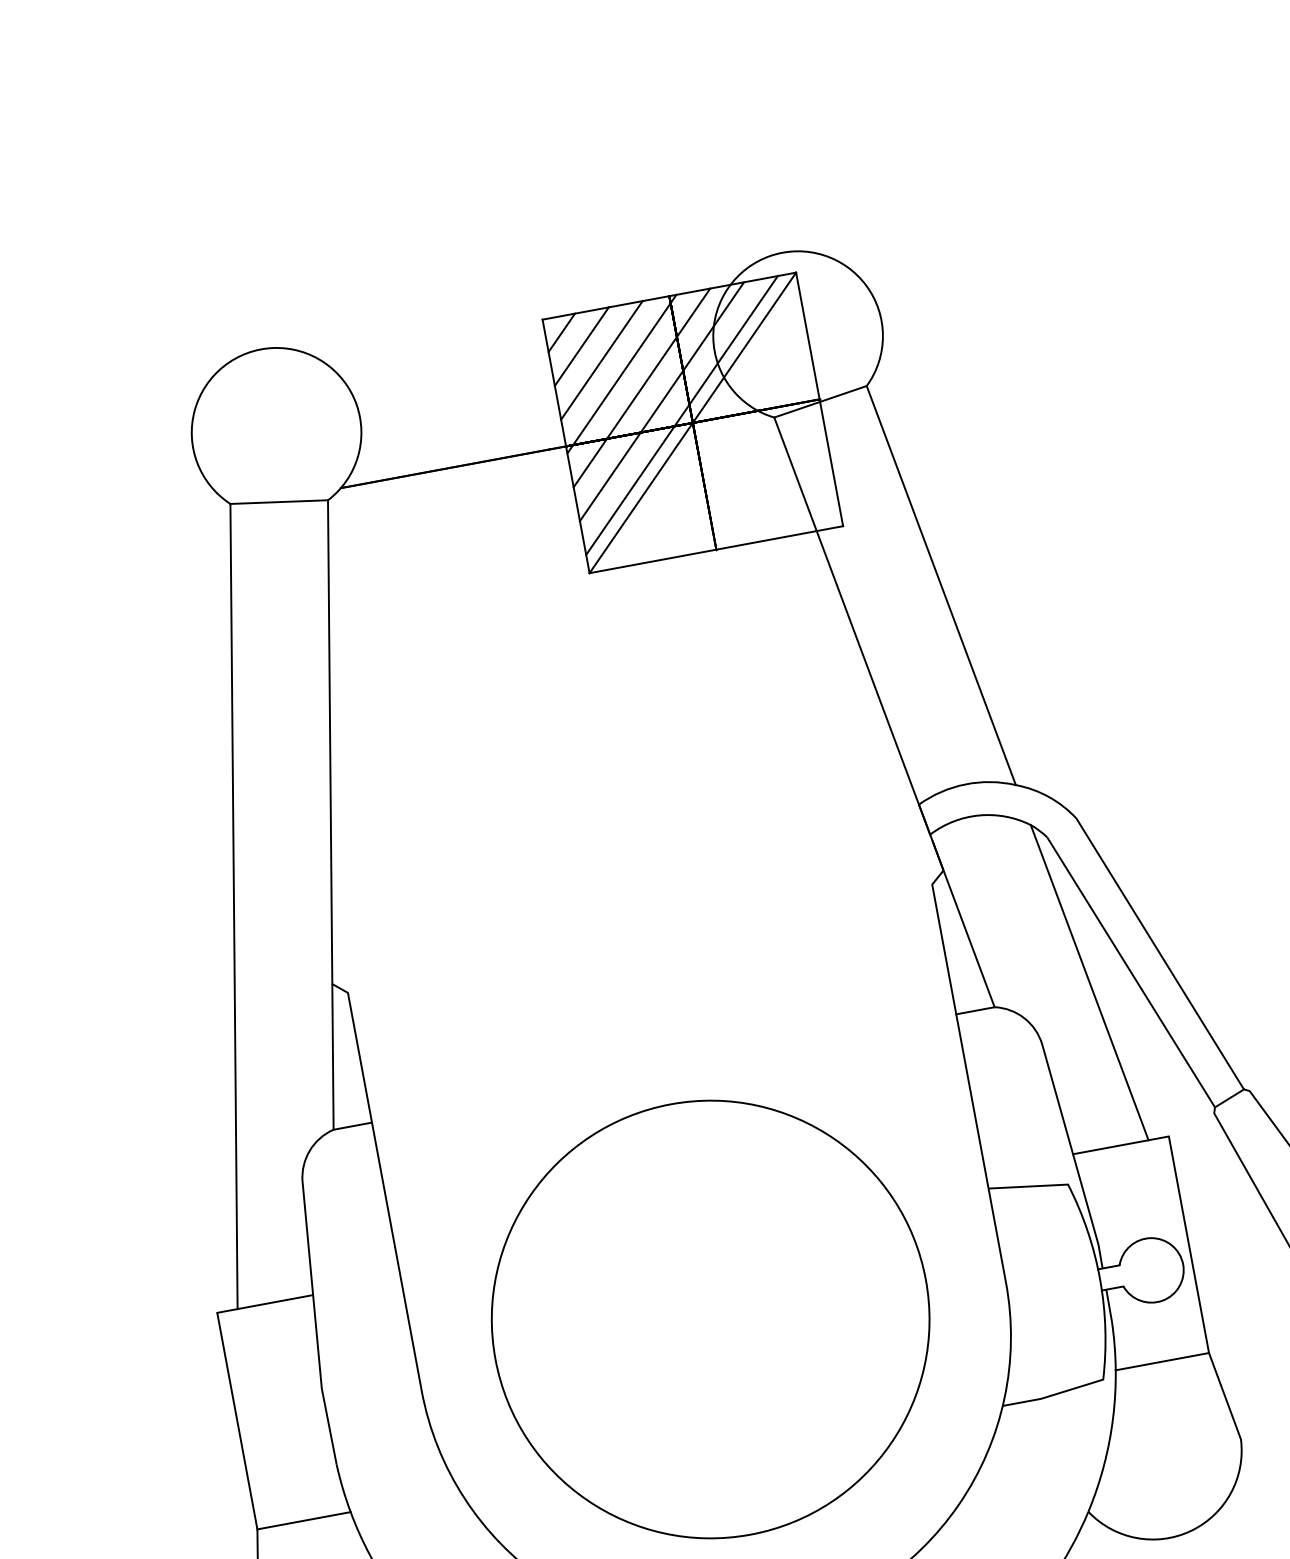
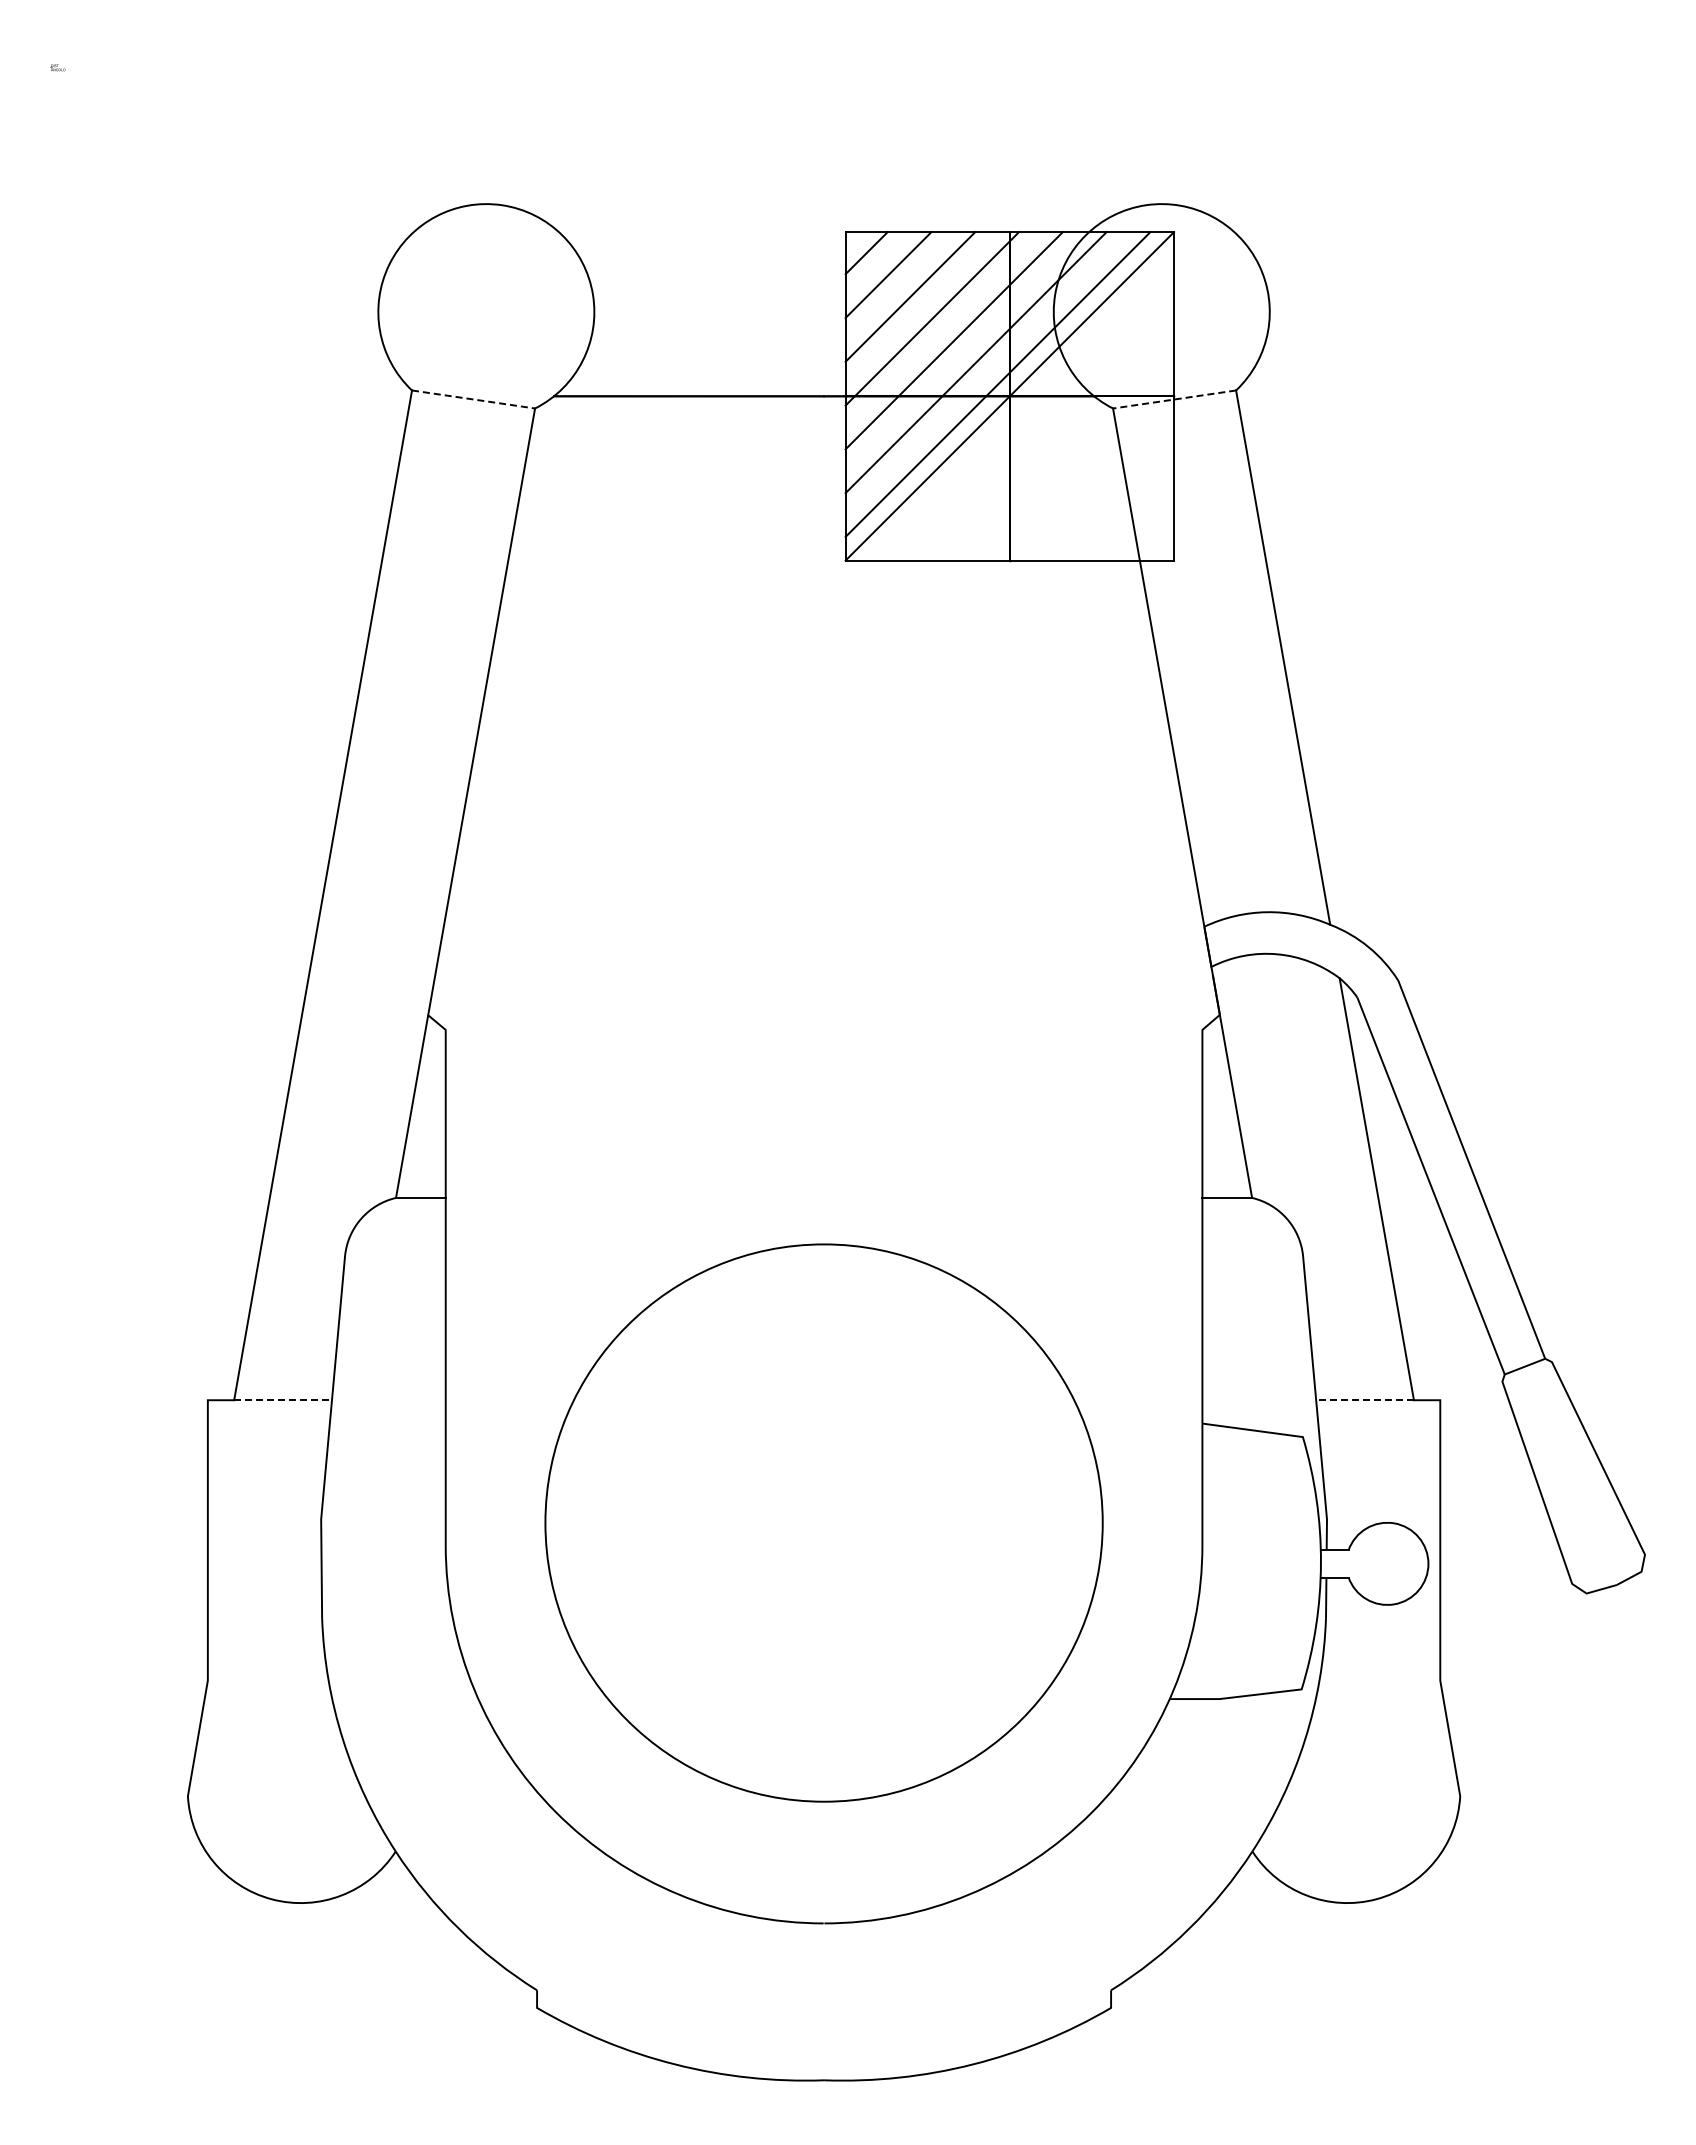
line: (820, 401) -> (1174, 399), solid -> dashed
line: (279, 501) -> (474, 399), solid -> dashed
line: (1111, 1147) -> (1365, 1400), solid -> dashed
line: (275, 1302) -> (283, 1400), solid -> dashed
line: (1162, 1361) -> (1379, 1680), removed
line: (303, 1520) -> (267, 1680), removed

